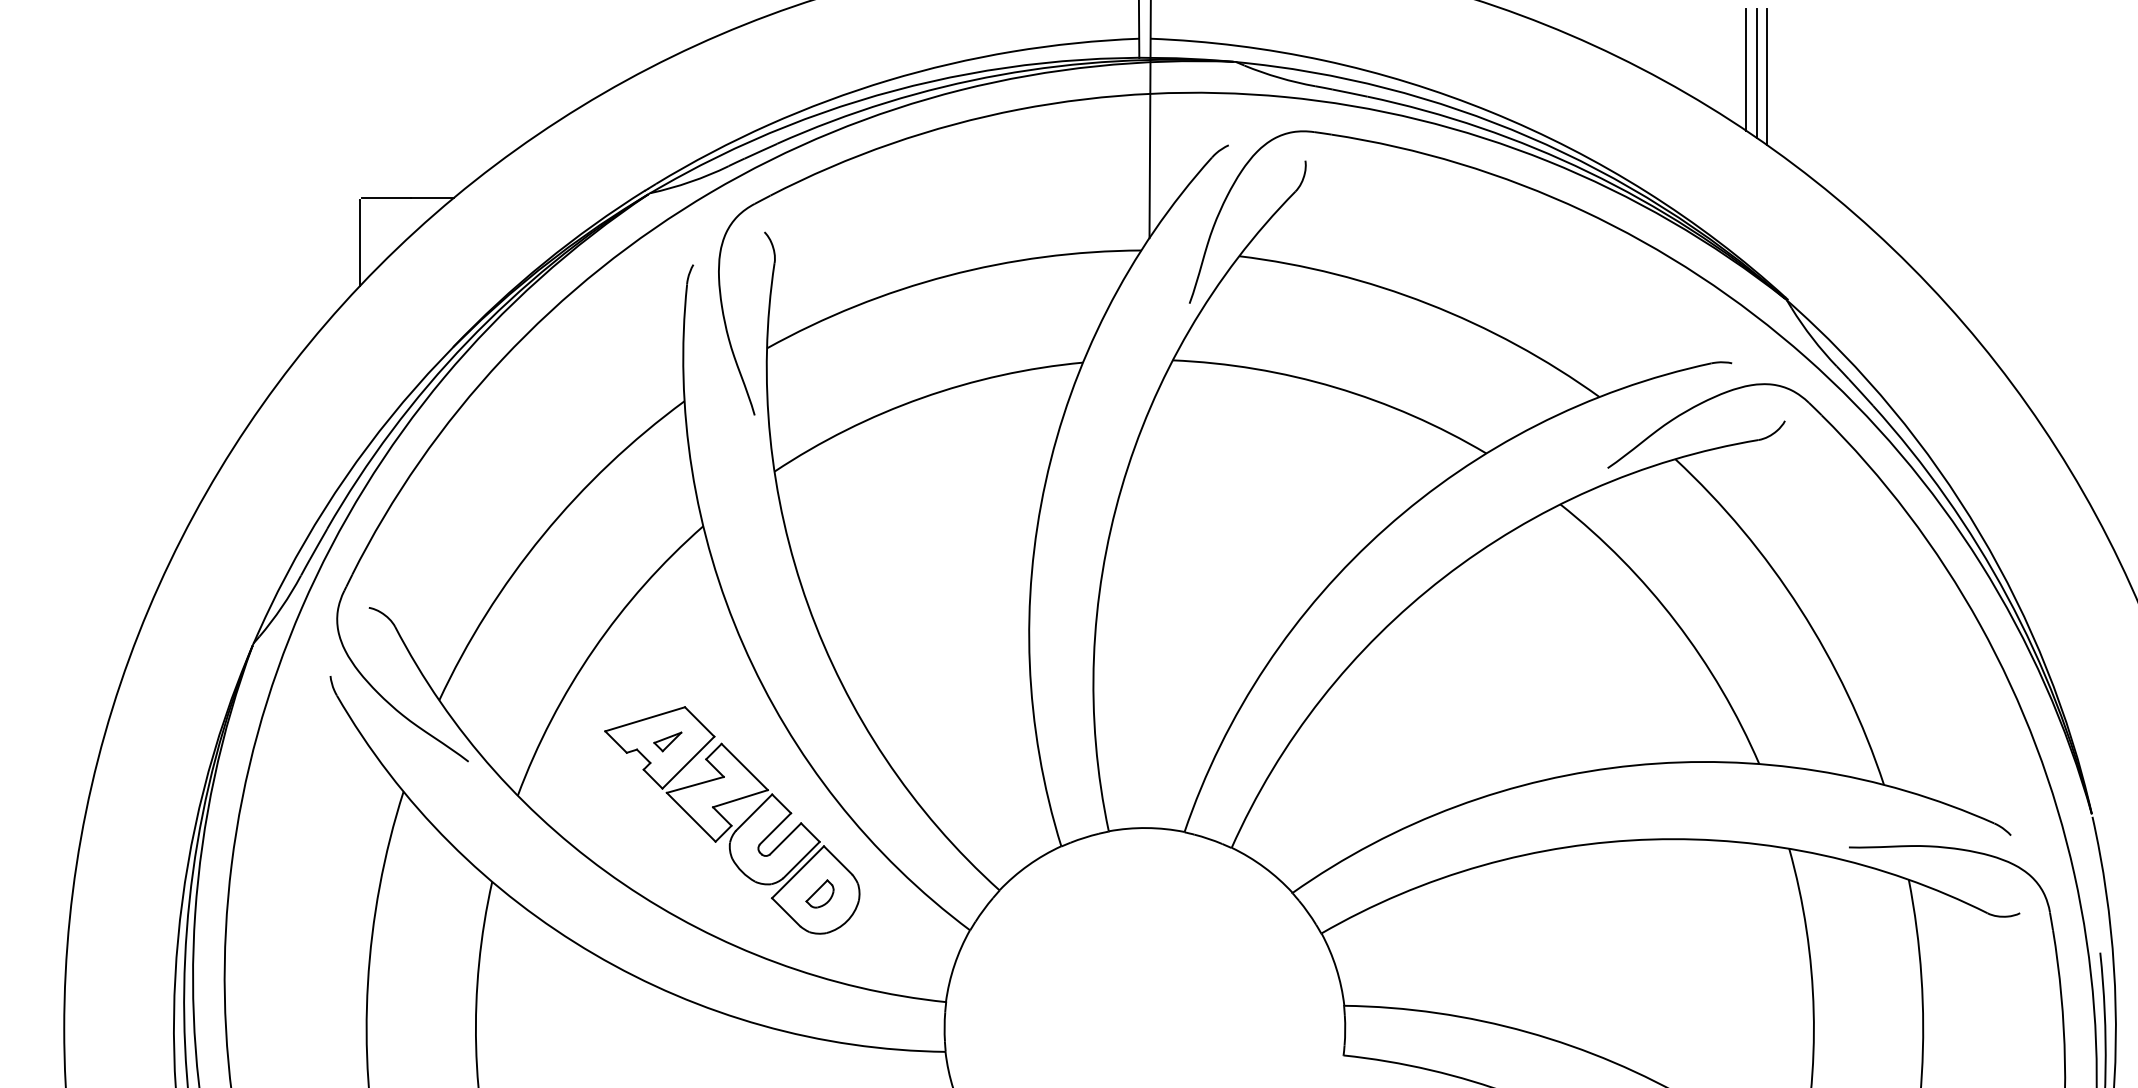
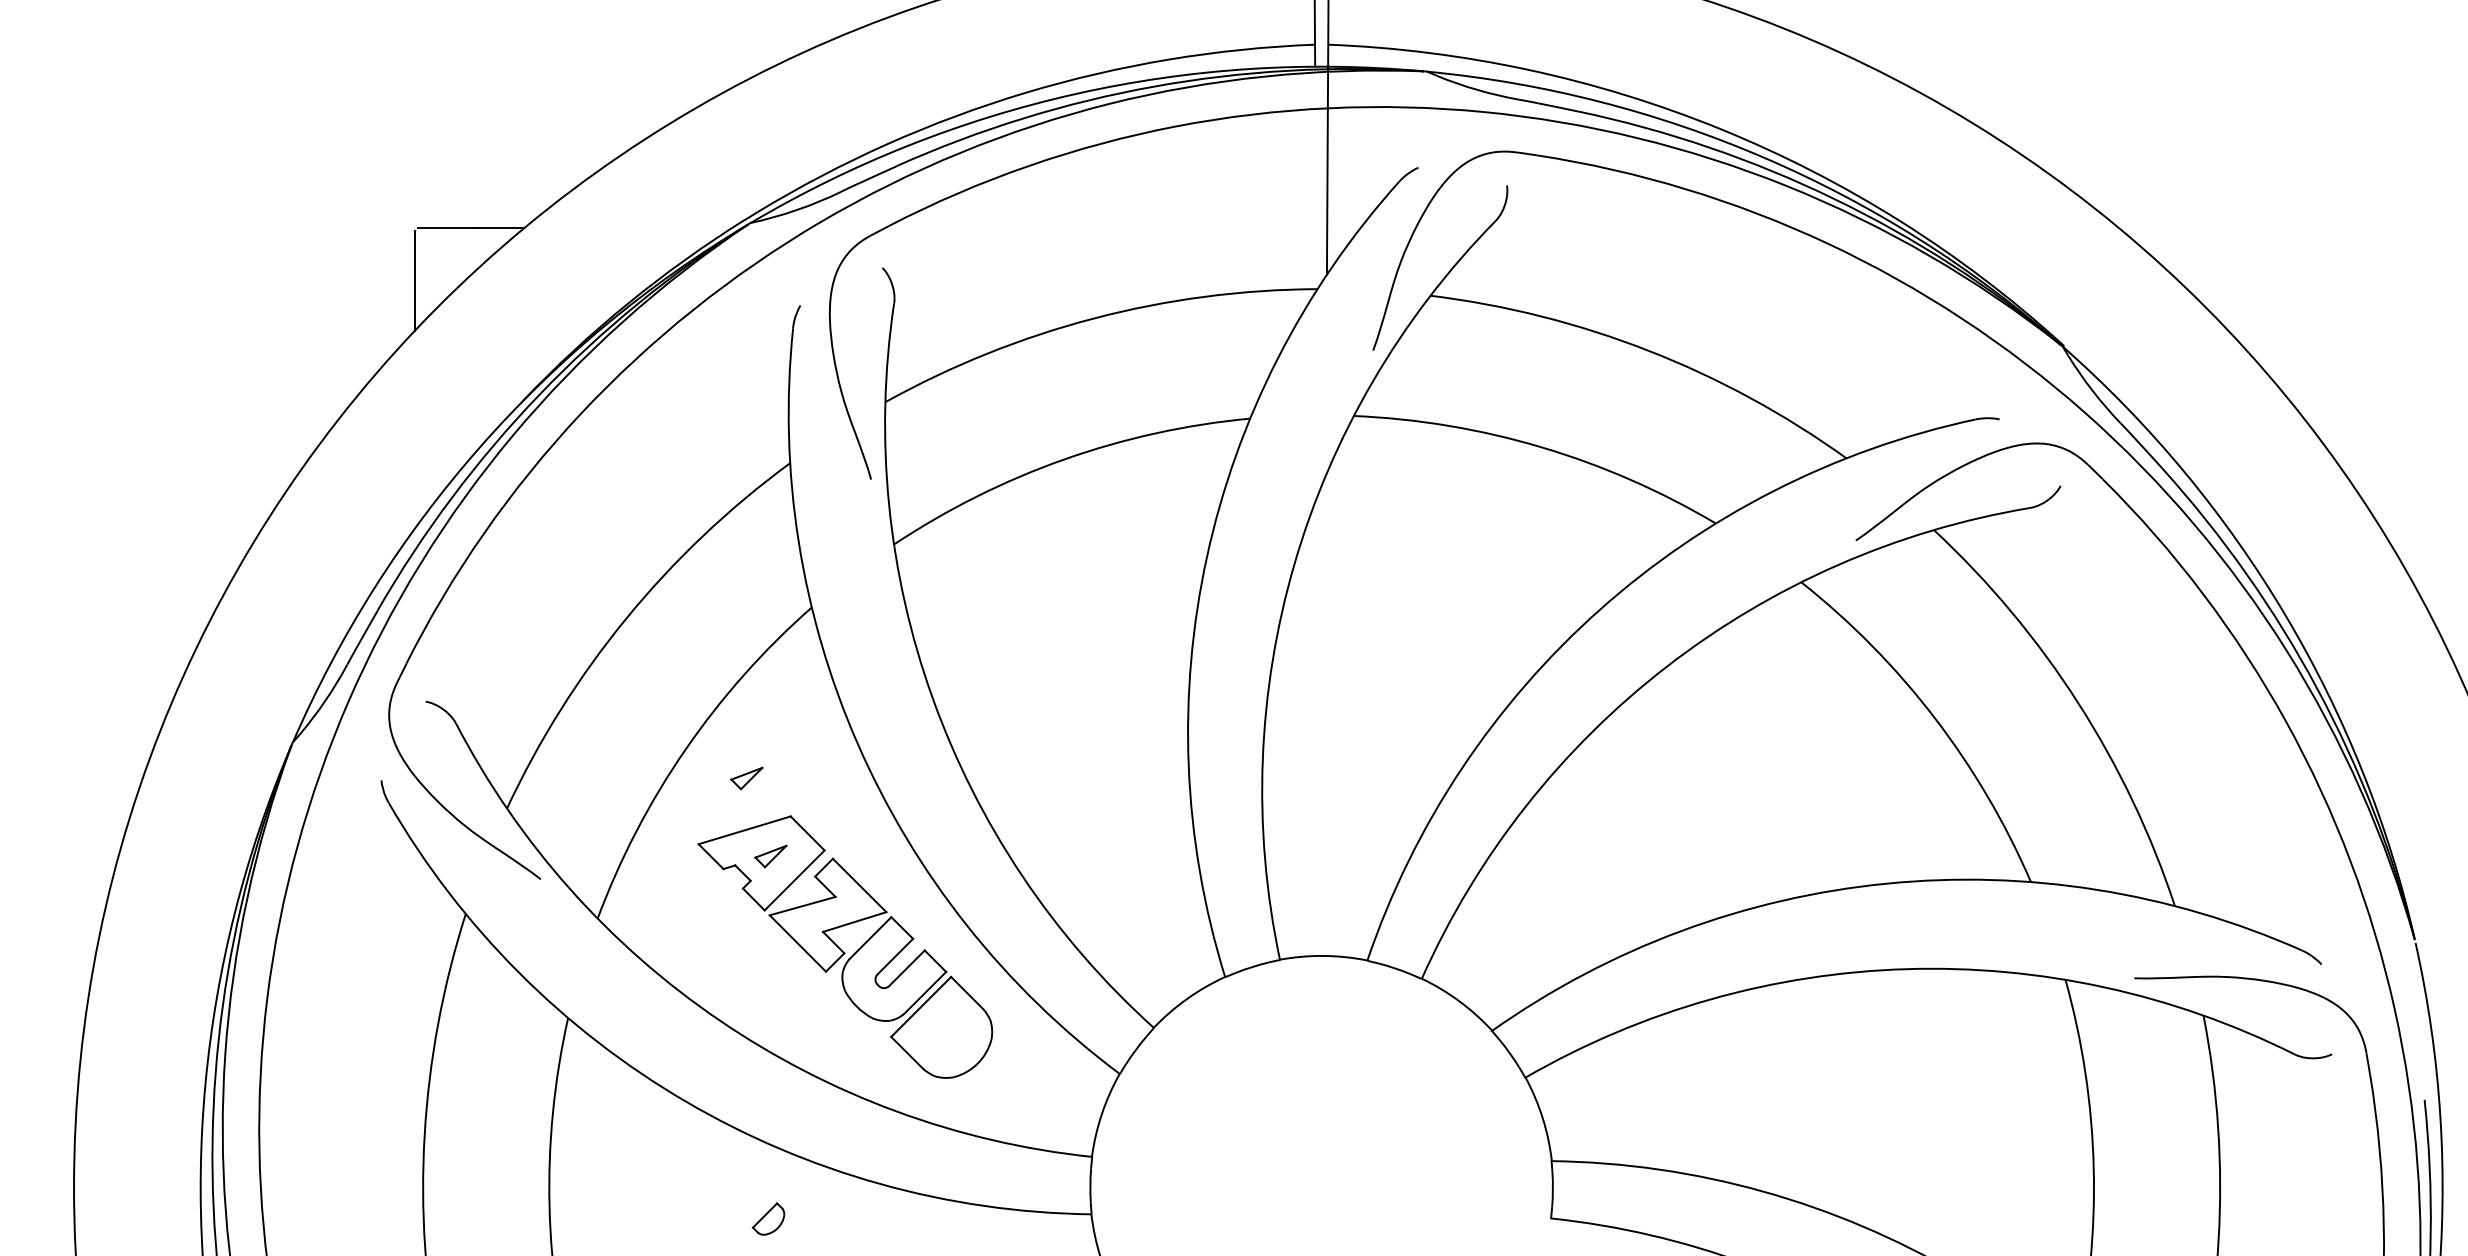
line: (1746, 69) -> (2016, 80), removed
line: (1756, 73) -> (2027, 84), removed
line: (1766, 76) -> (2039, 88), removed
part: (646, 674) -> (746, 778), added
part: (819, 893) -> (768, 1218), moved

